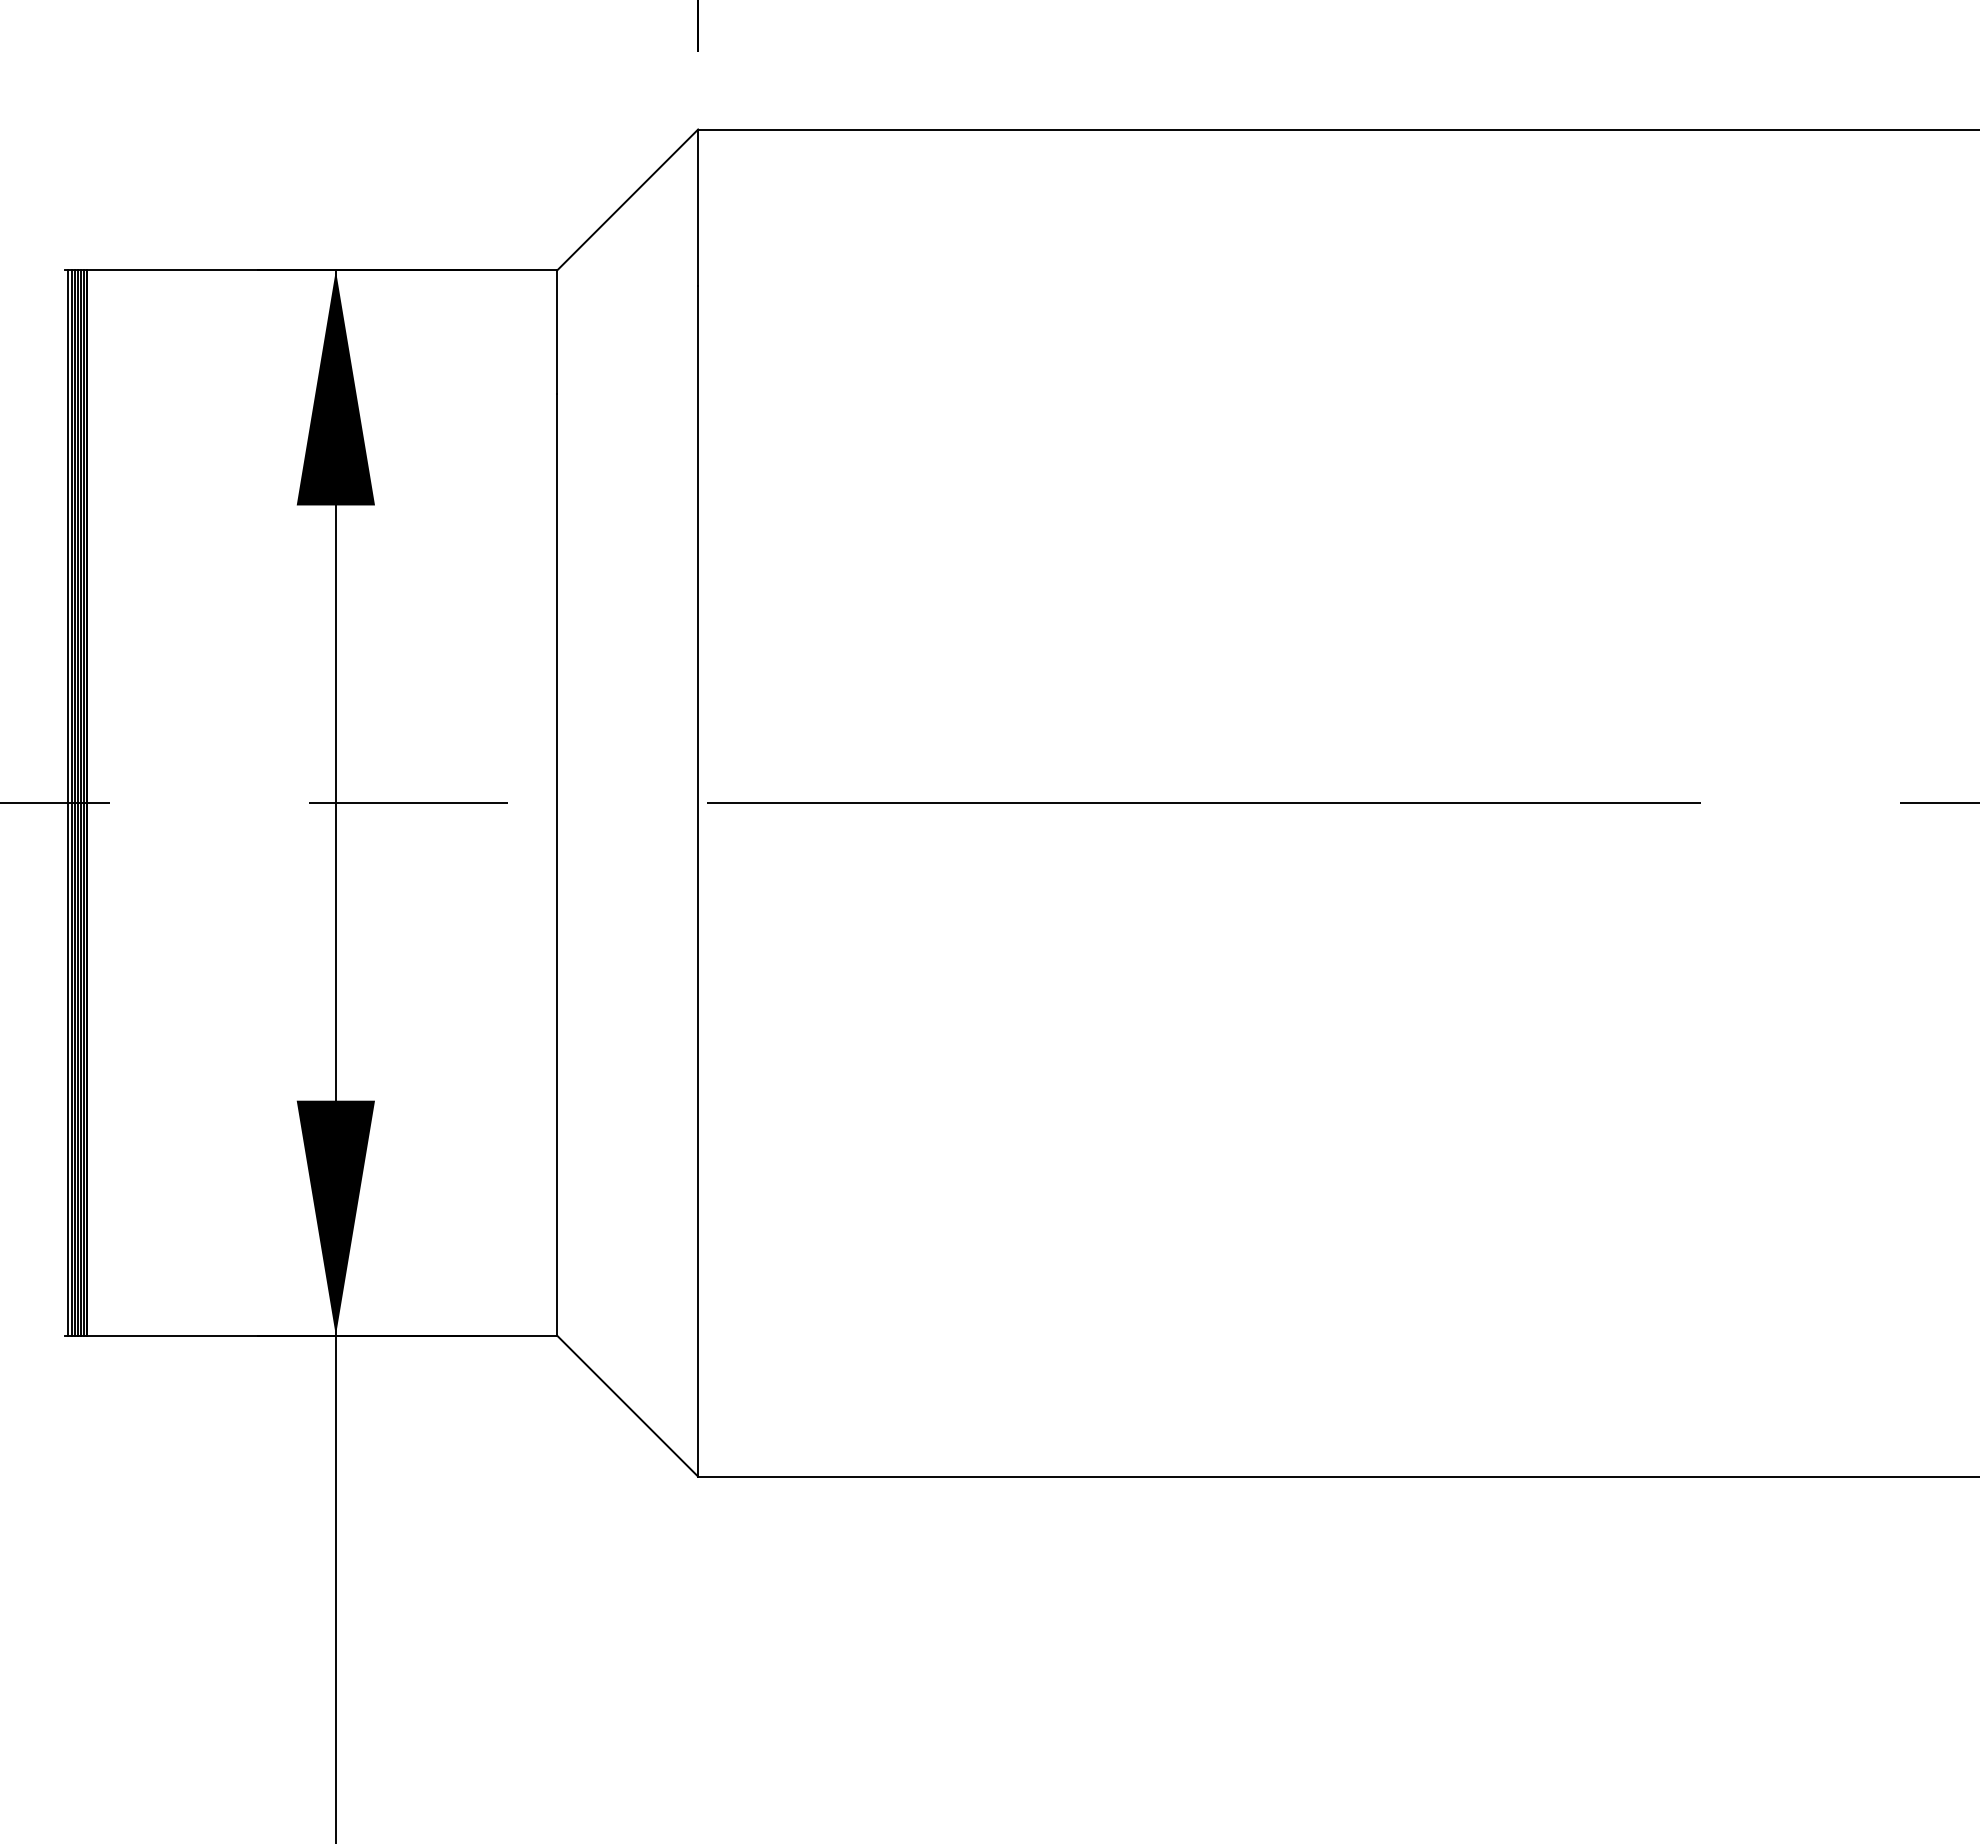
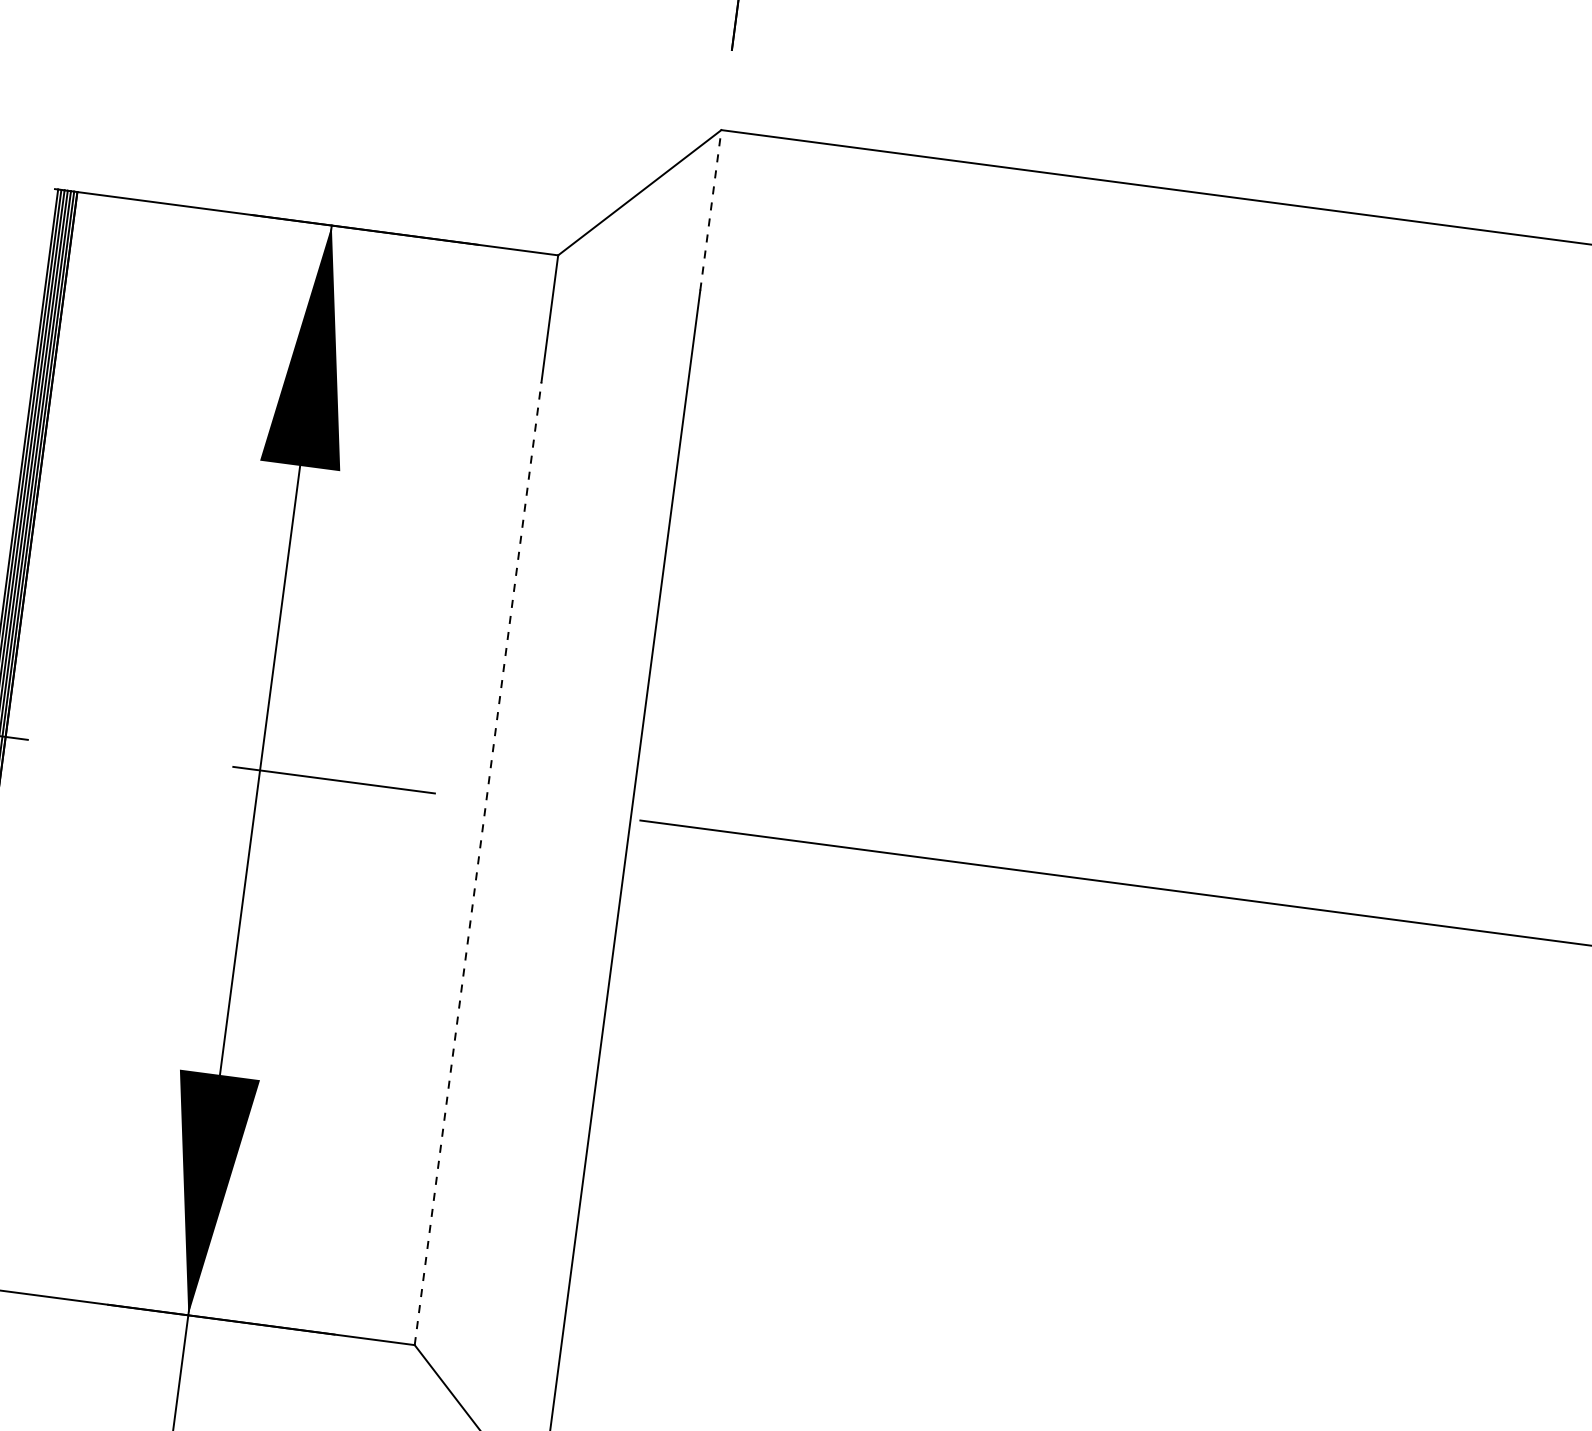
line: (698, 207) -> (711, 209), solid -> dashed
line: (557, 865) -> (478, 864), solid -> dashed

